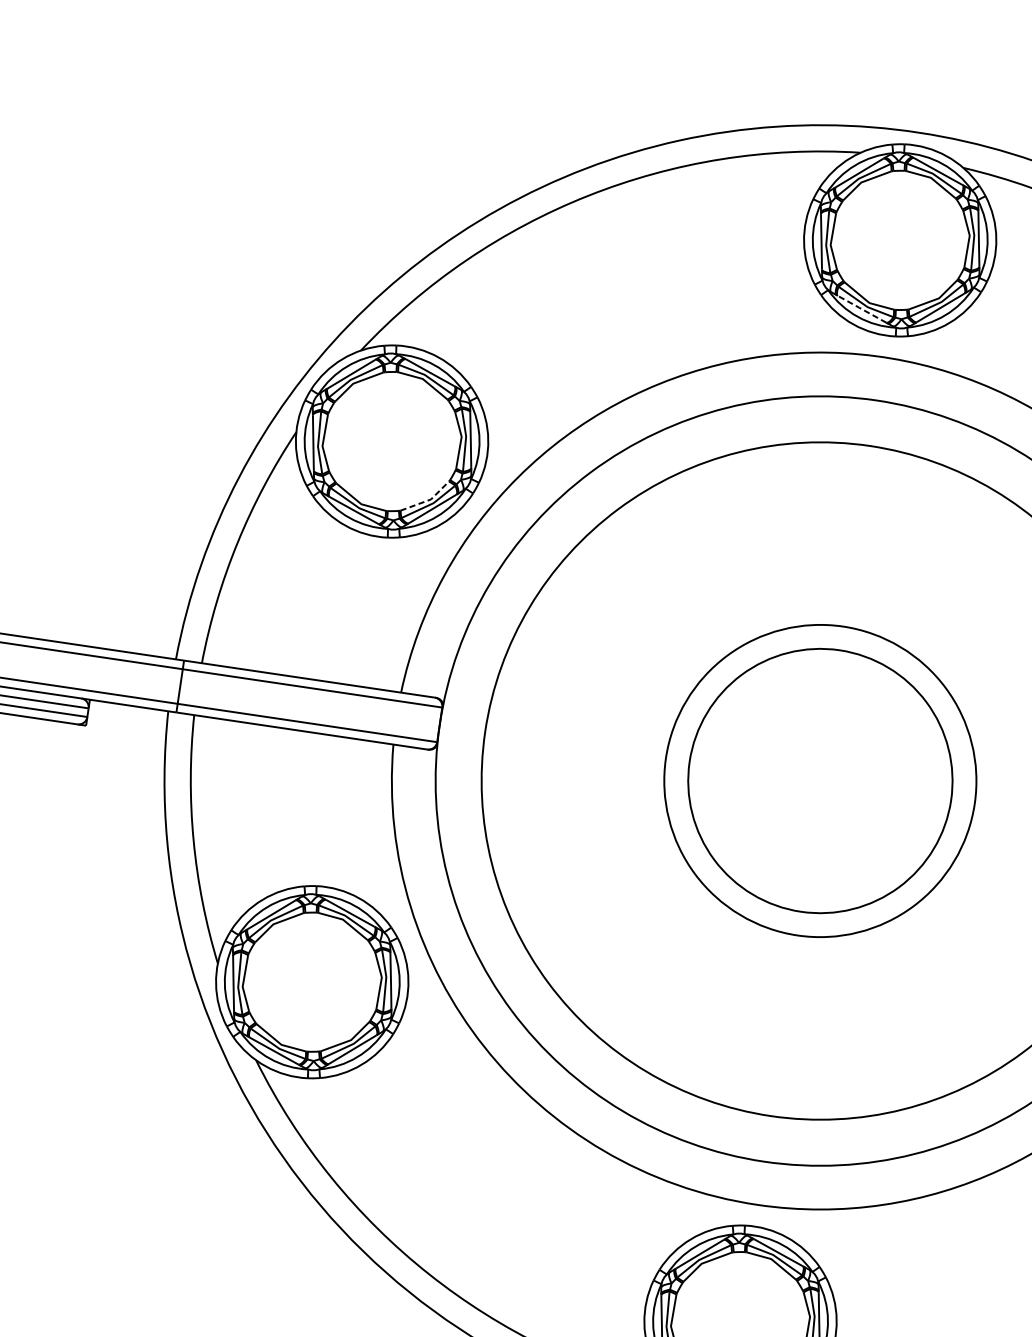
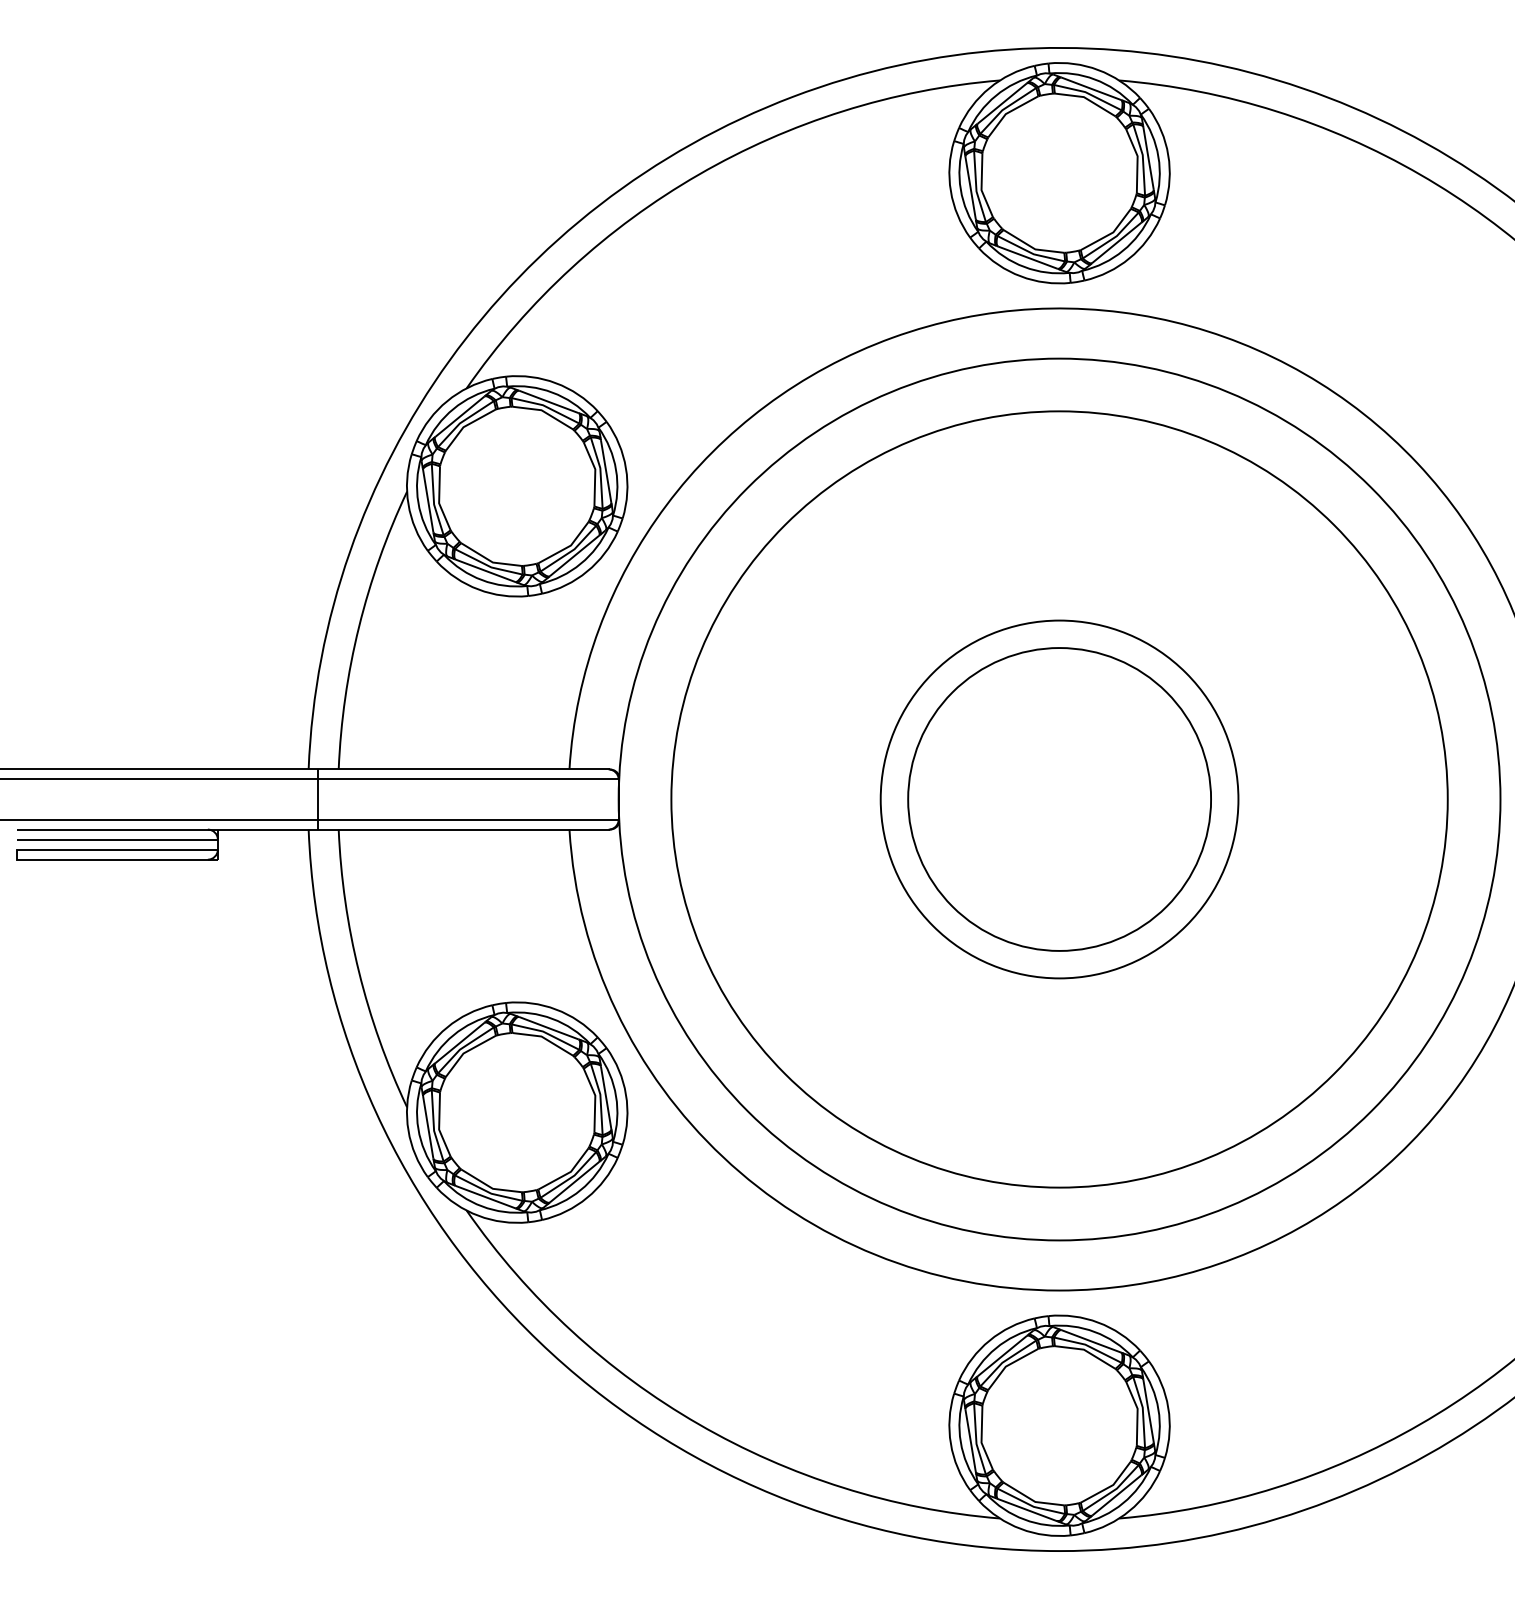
line: (861, 309) -> (1027, 257), dashed -> solid
line: (428, 500) -> (568, 546), dashed -> solid

